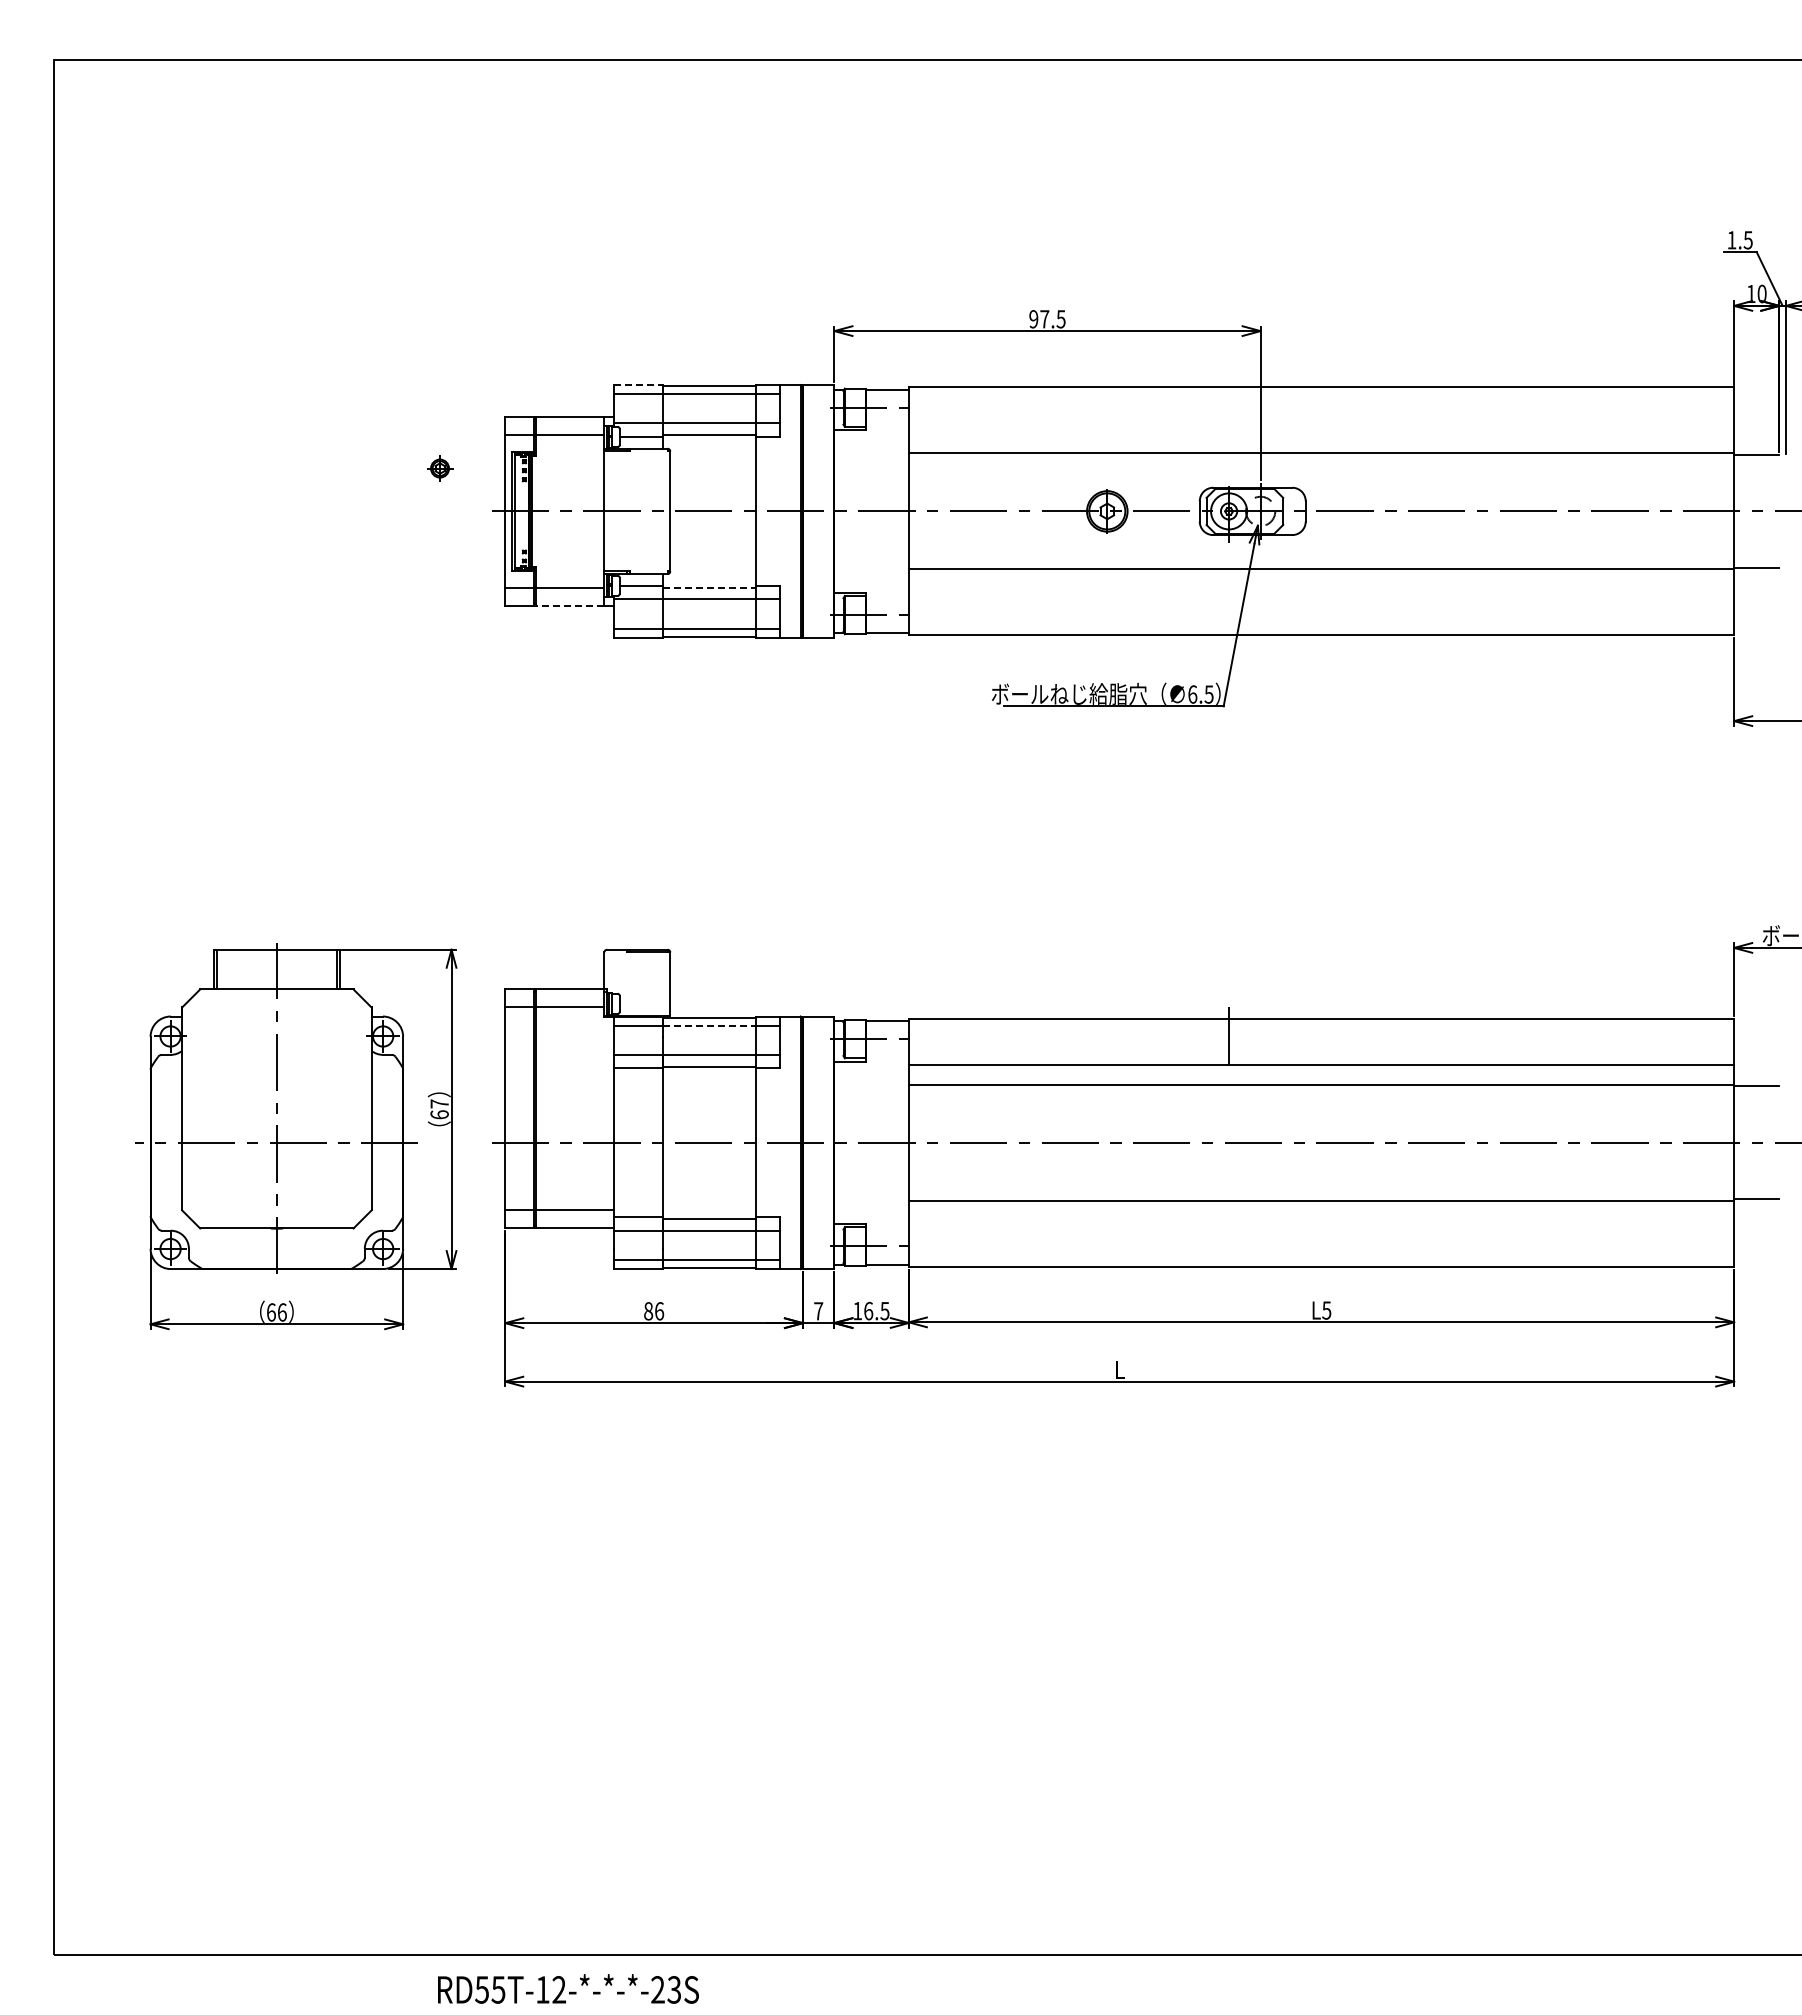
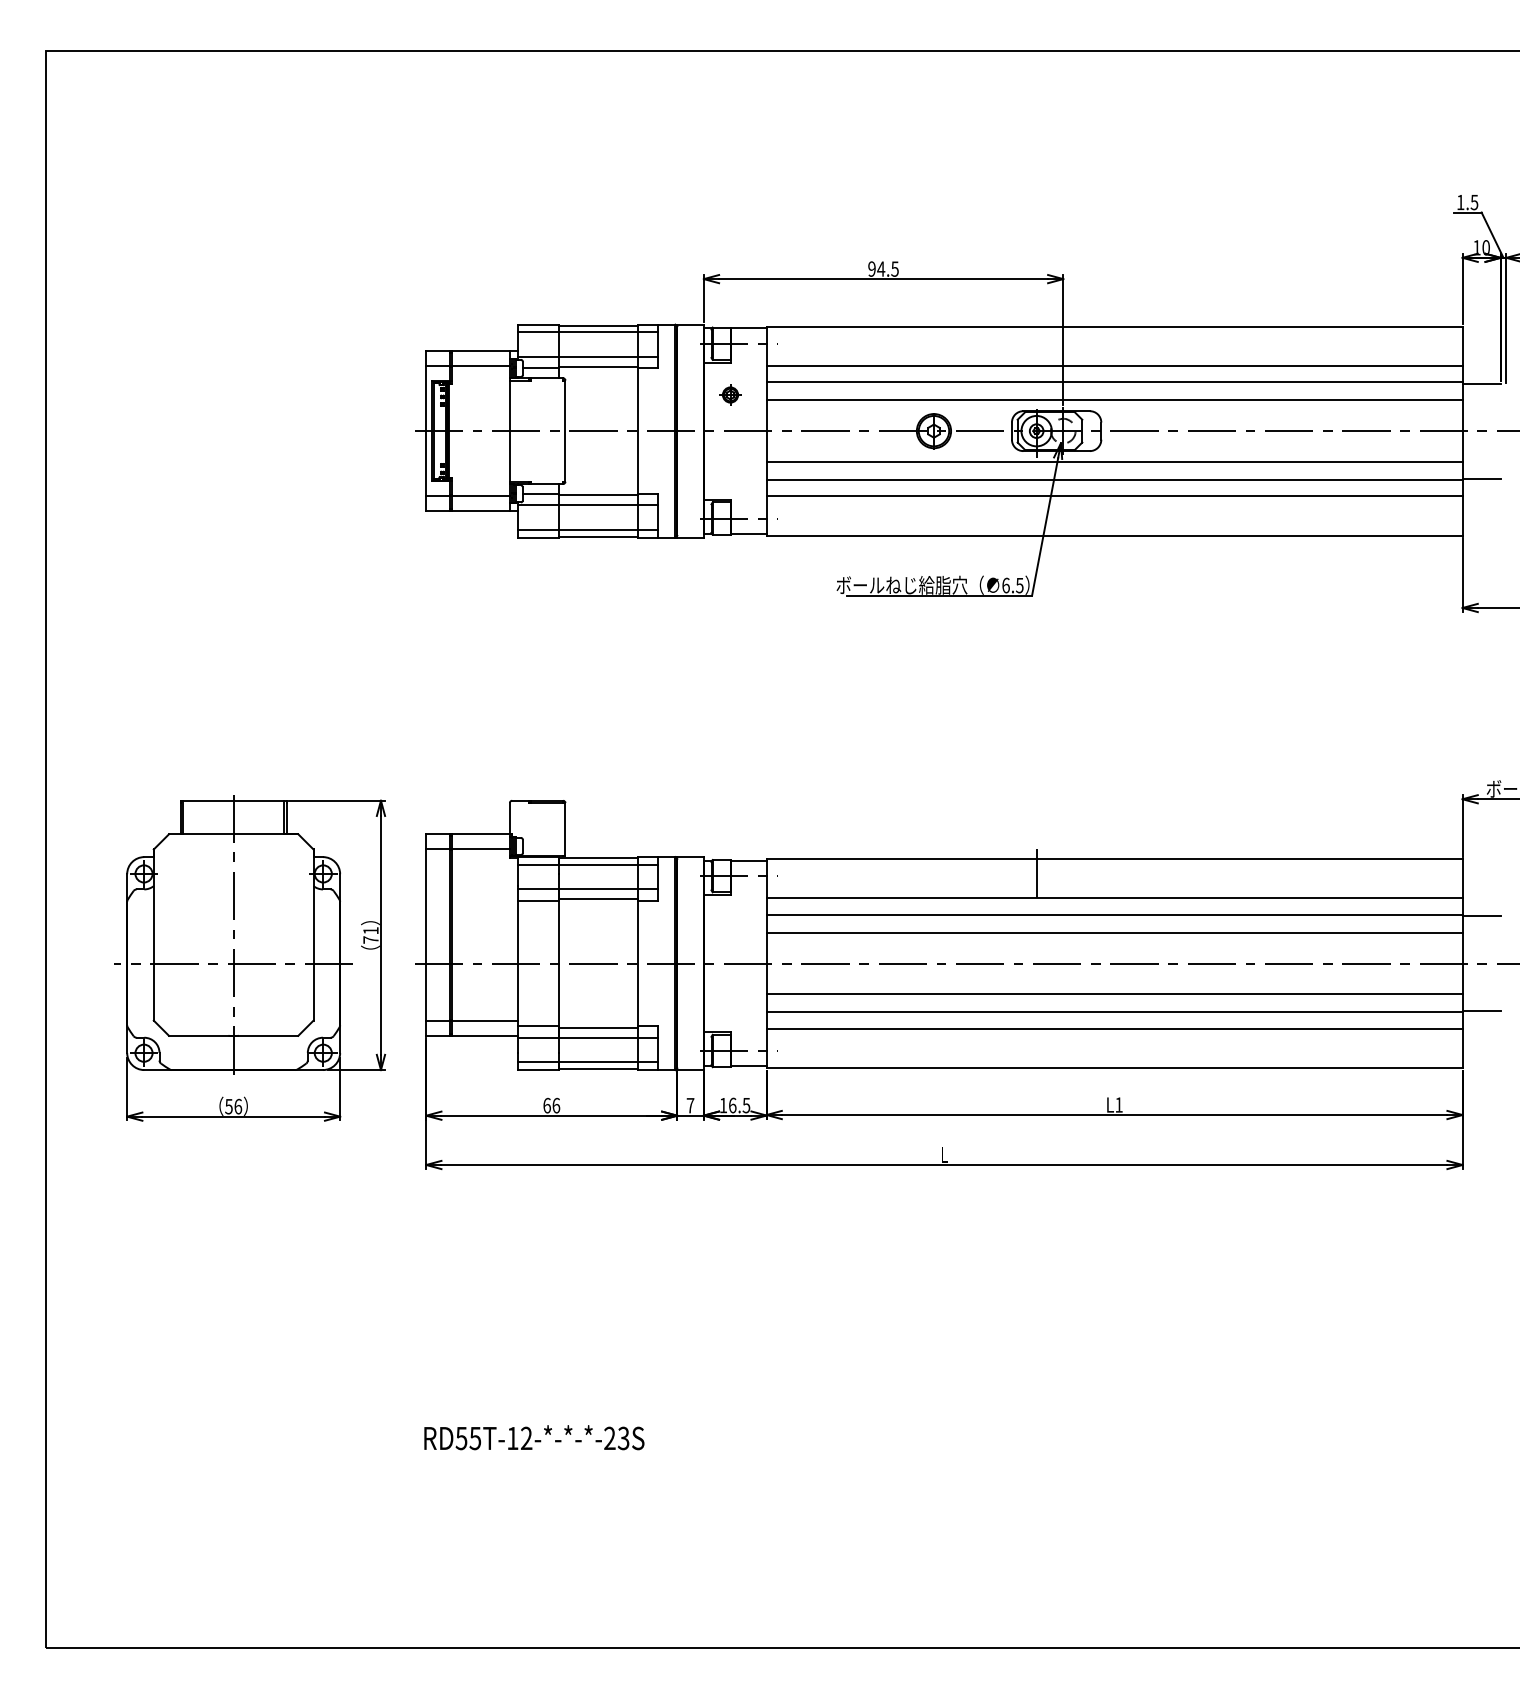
text: (1044, 319) -> (881, 269), 97.5 -> 94.5
line: (638, 385) -> (538, 324), dashed -> solid
line: (1321, 434) -> (1114, 366), added
part: (440, 468) -> (730, 394), moved
line: (1321, 474) -> (1114, 400), added
line: (1321, 547) -> (1114, 461), added
line: (709, 587) -> (598, 495), dashed -> solid
line: (1321, 588) -> (1114, 496), added
line: (569, 606) -> (480, 511), dashed -> solid
line: (709, 1025) -> (598, 864), dashed -> solid
line: (1321, 1106) -> (1114, 932), added
text: (439, 1109) -> (370, 935), 67 -> 71
line: (1321, 1179) -> (1114, 994), added
line: (1321, 1220) -> (1114, 1029), added
text: (1326, 1310) -> (1118, 1105), L5 -> L1
text: (648, 1311) -> (547, 1105), 86 -> 66
text: (270, 1312) -> (228, 1106), 66 -> 56
text: (568, 1988) -> (534, 1437), moved

